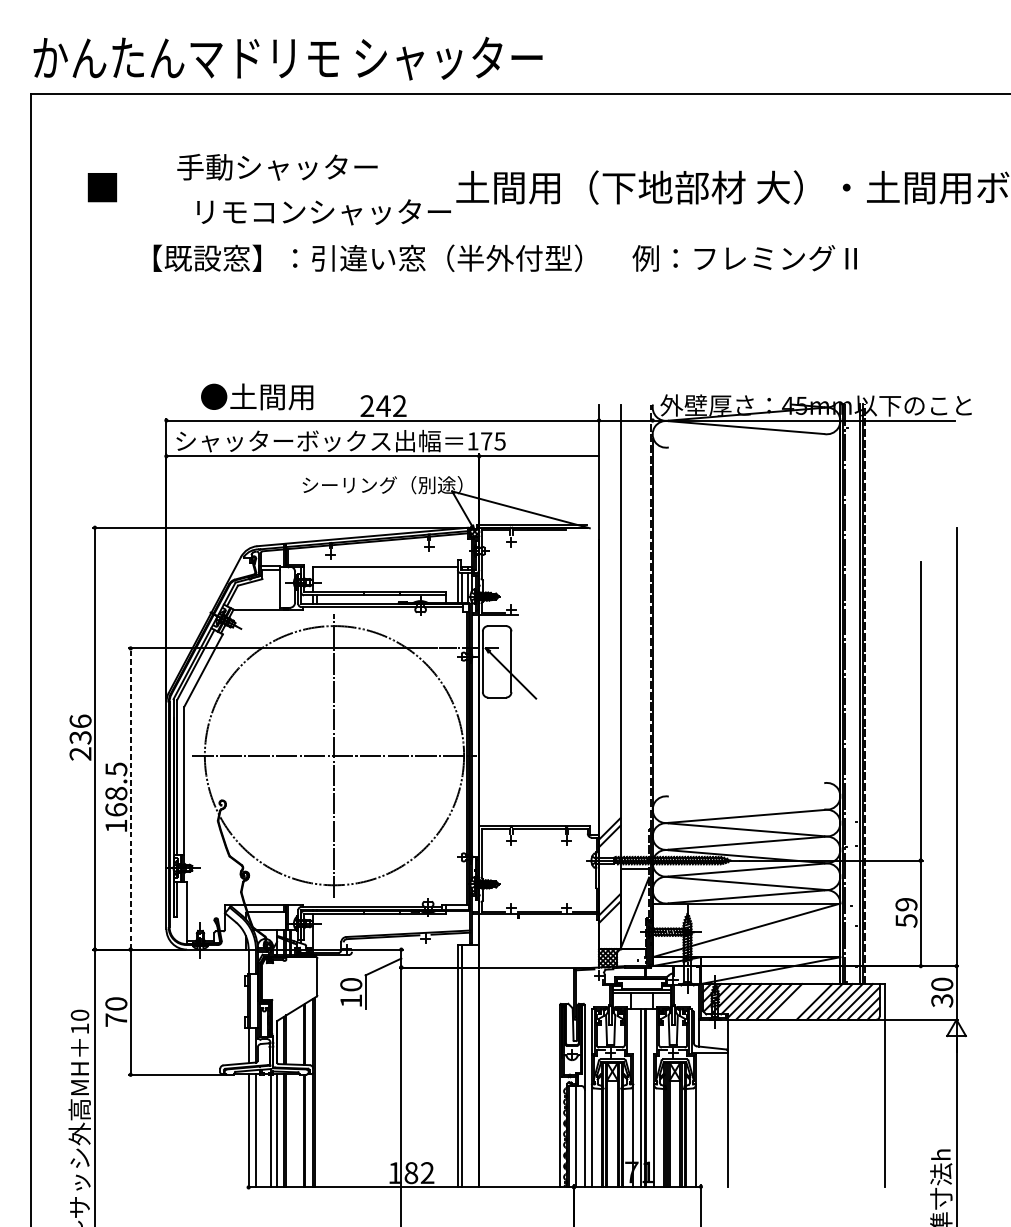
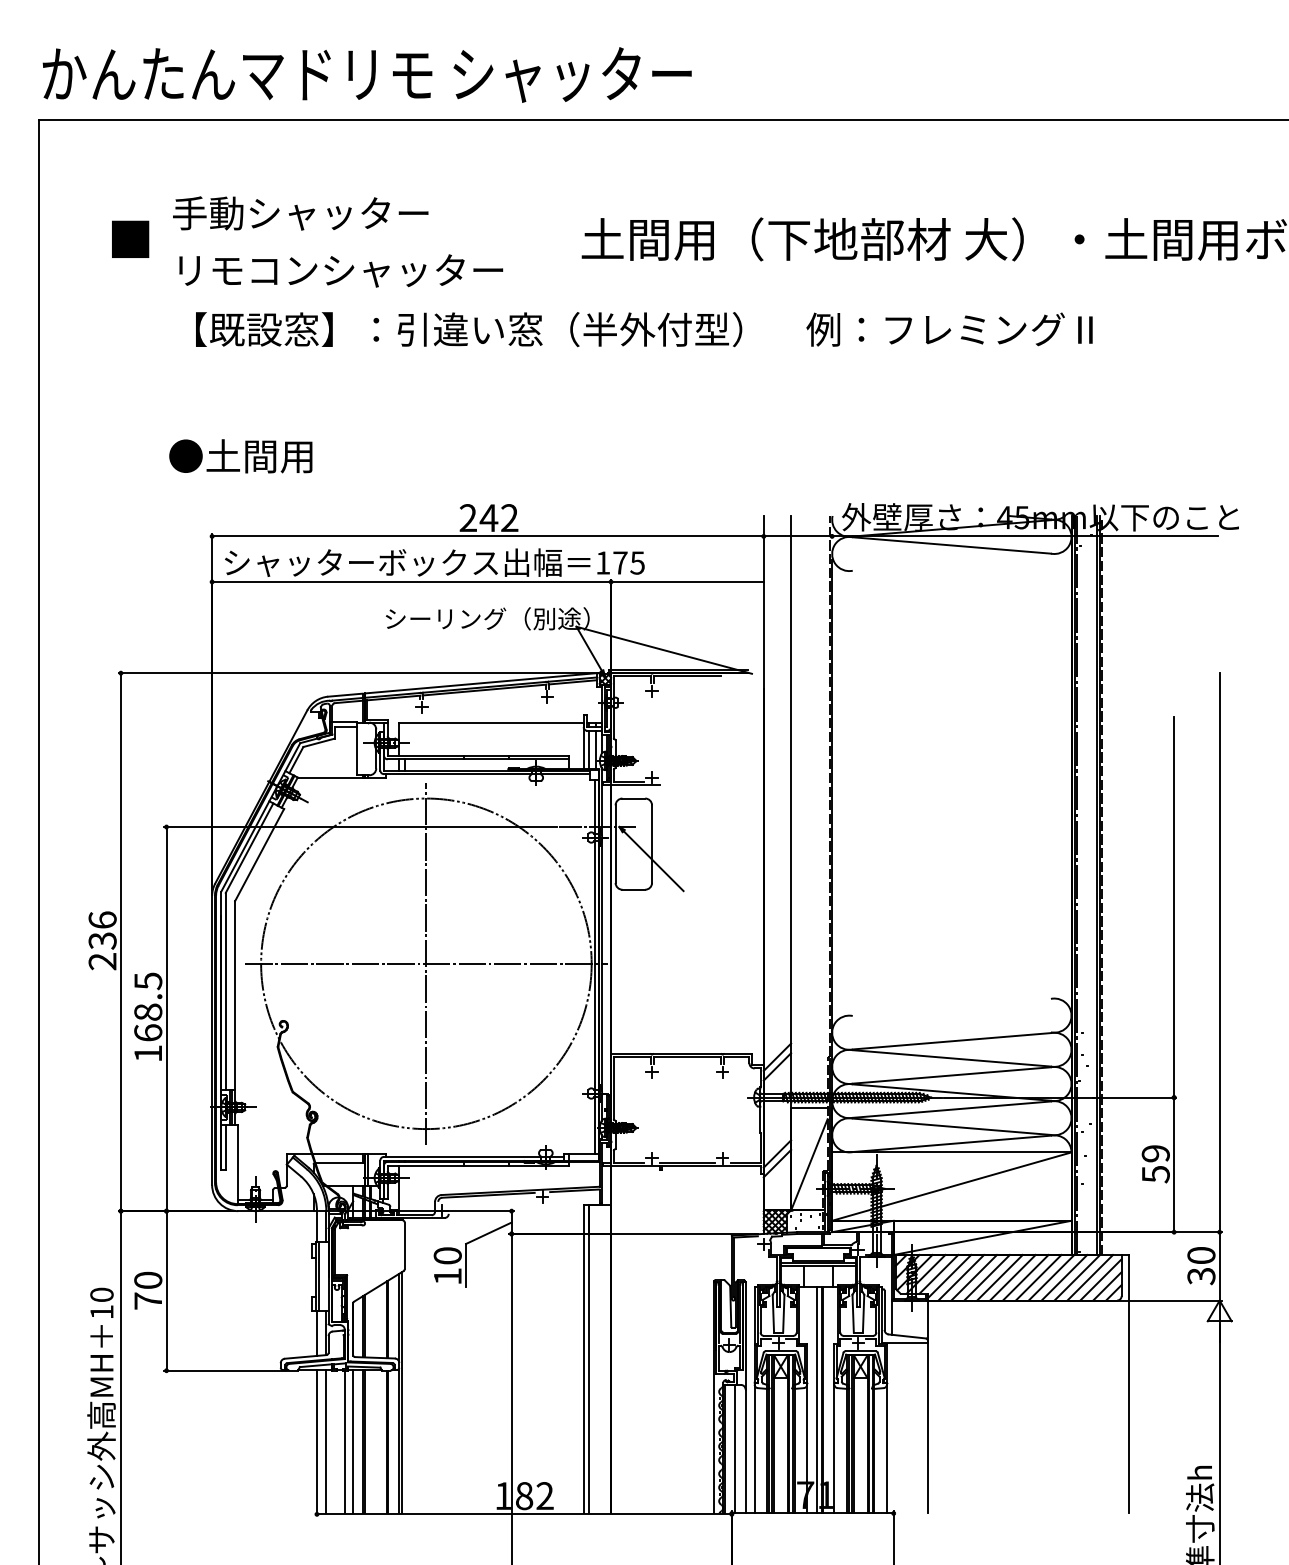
text: (277, 167) -> (300, 213), moved
text: (324, 211) -> (341, 270), moved
text: (256, 397) -> (240, 456), moved
line: (130, 798) -> (166, 1018), dashed -> solid
line: (794, 1001) -> (1012, 1277), added
line: (804, 1001) -> (1025, 1277), added

